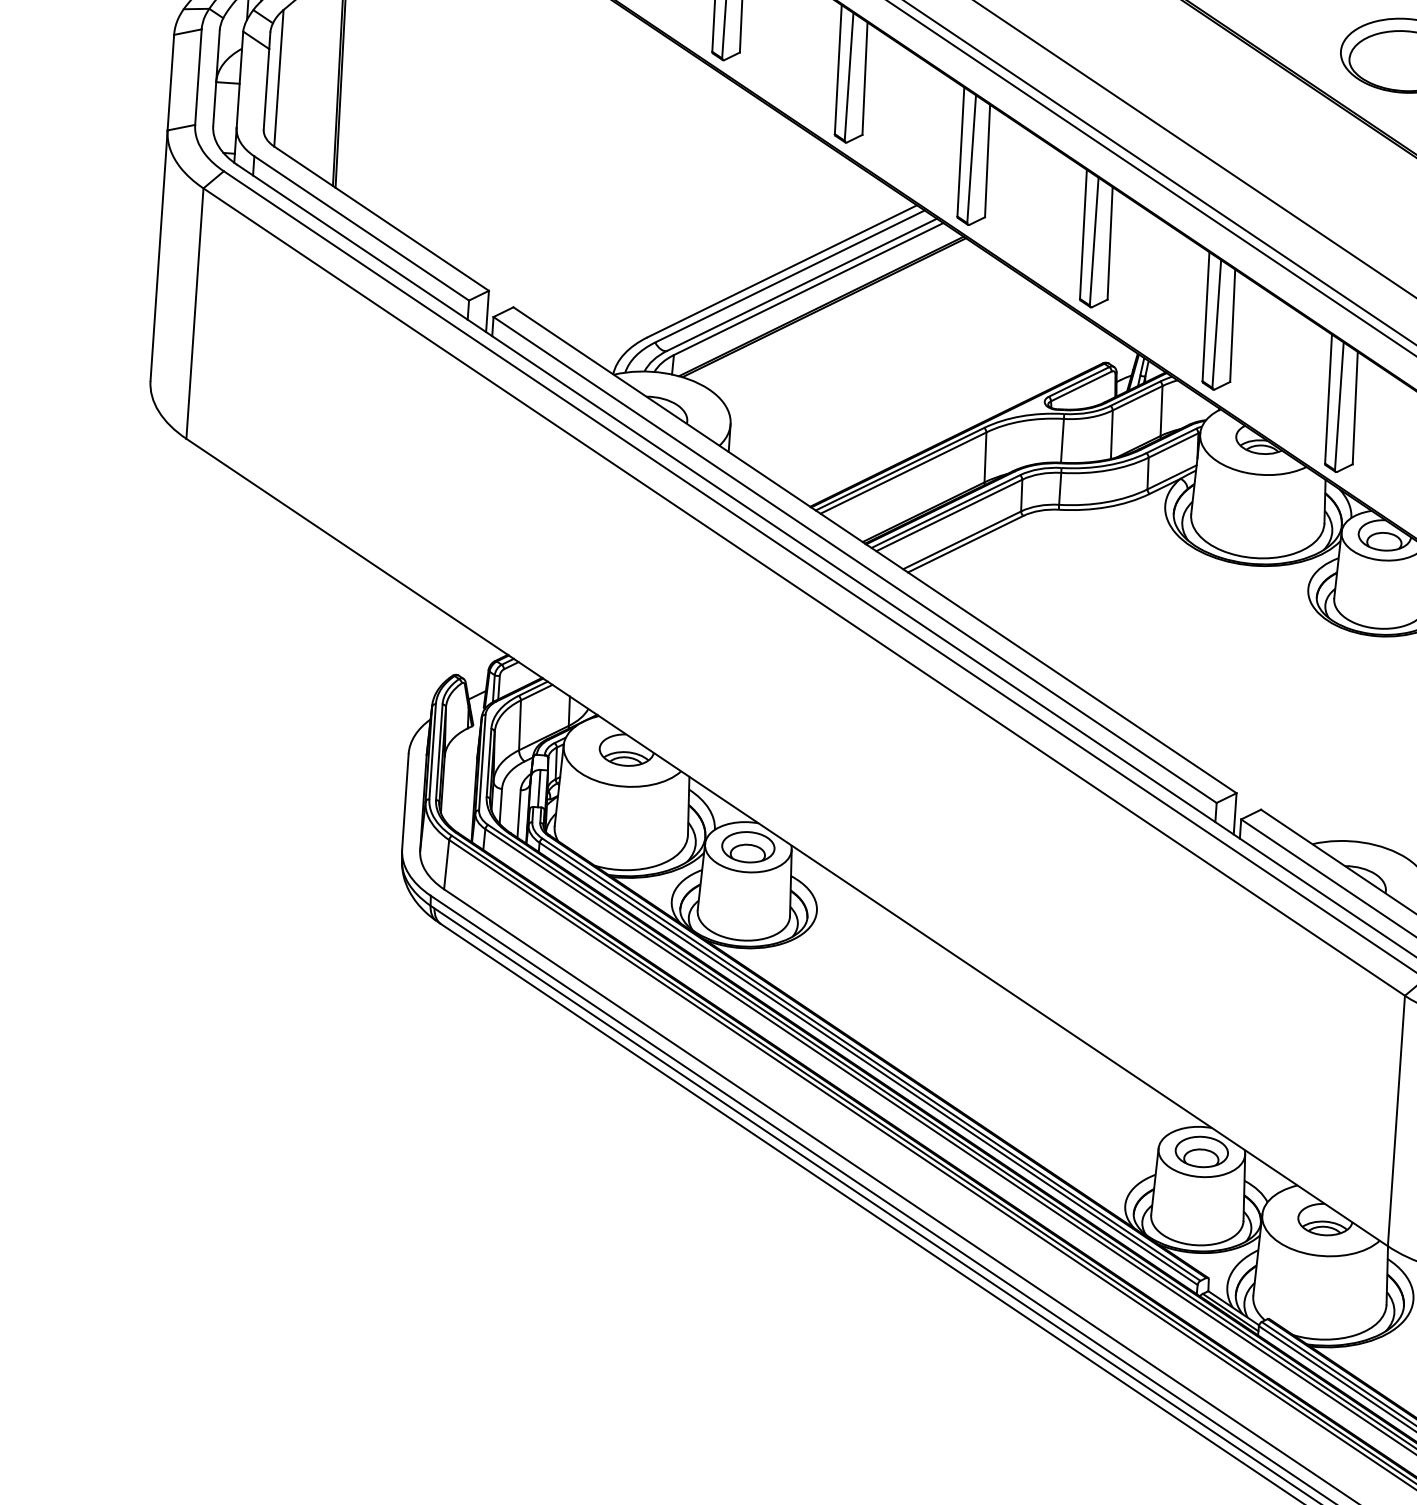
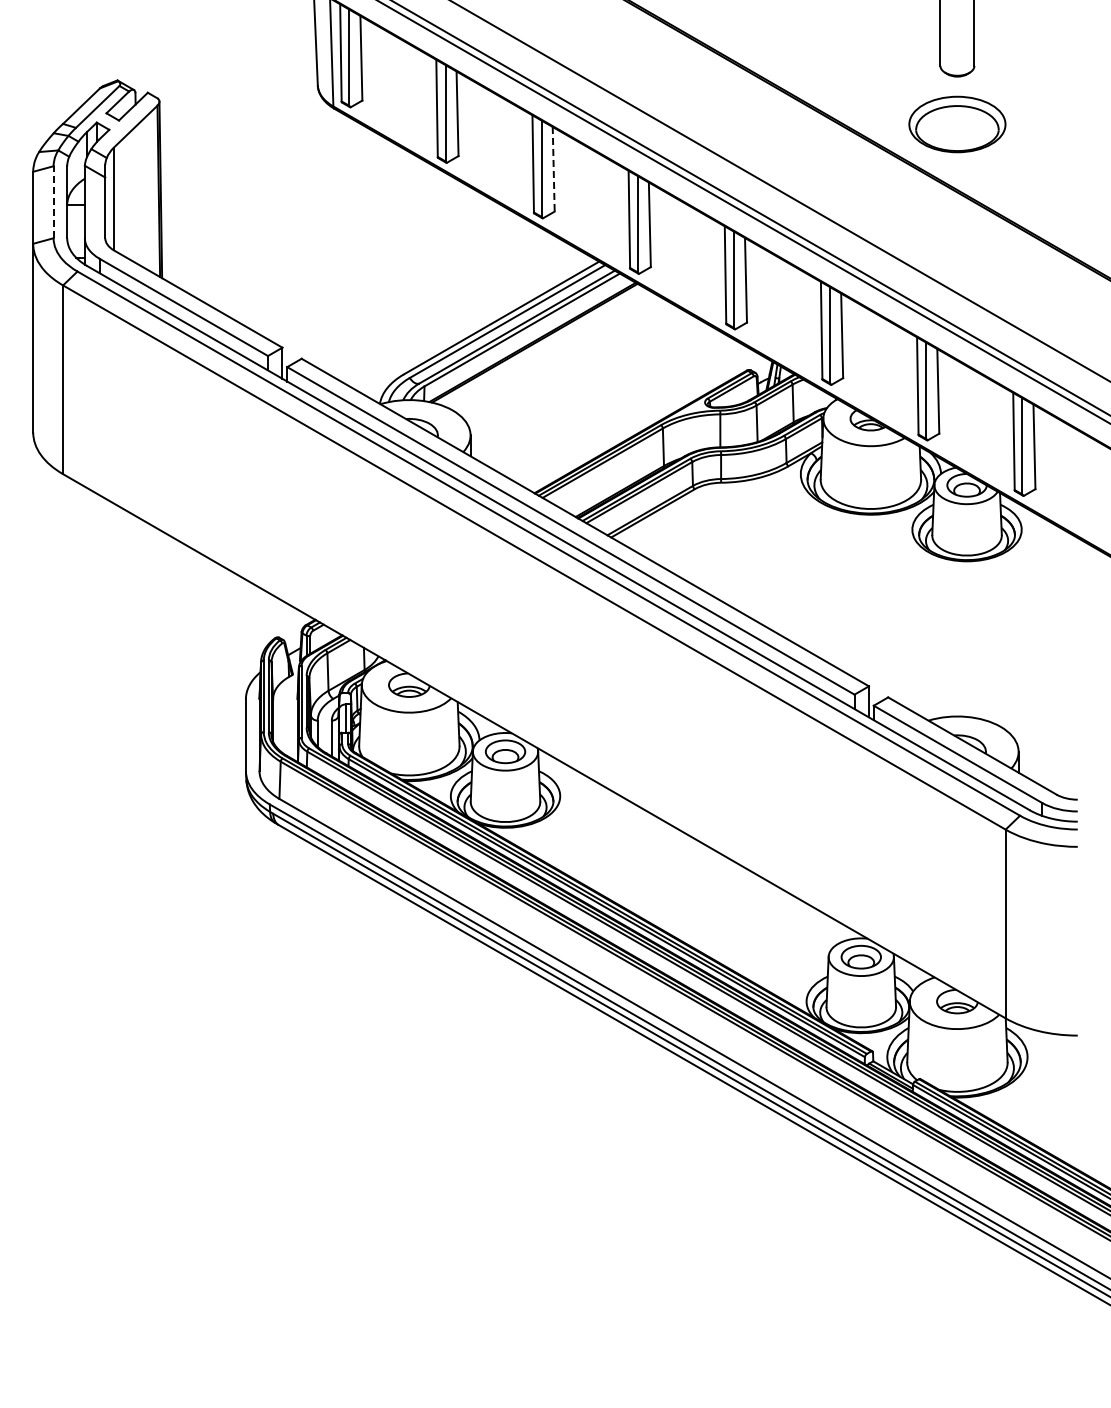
line: (198, 76) -> (53, 201), solid -> dashed
line: (864, 78) -> (553, 169), solid -> dashed

